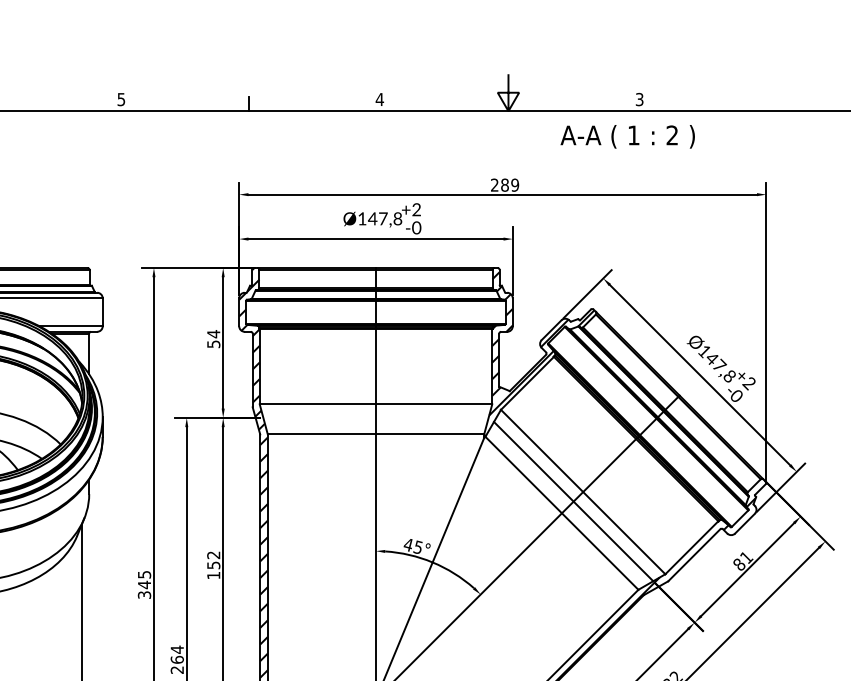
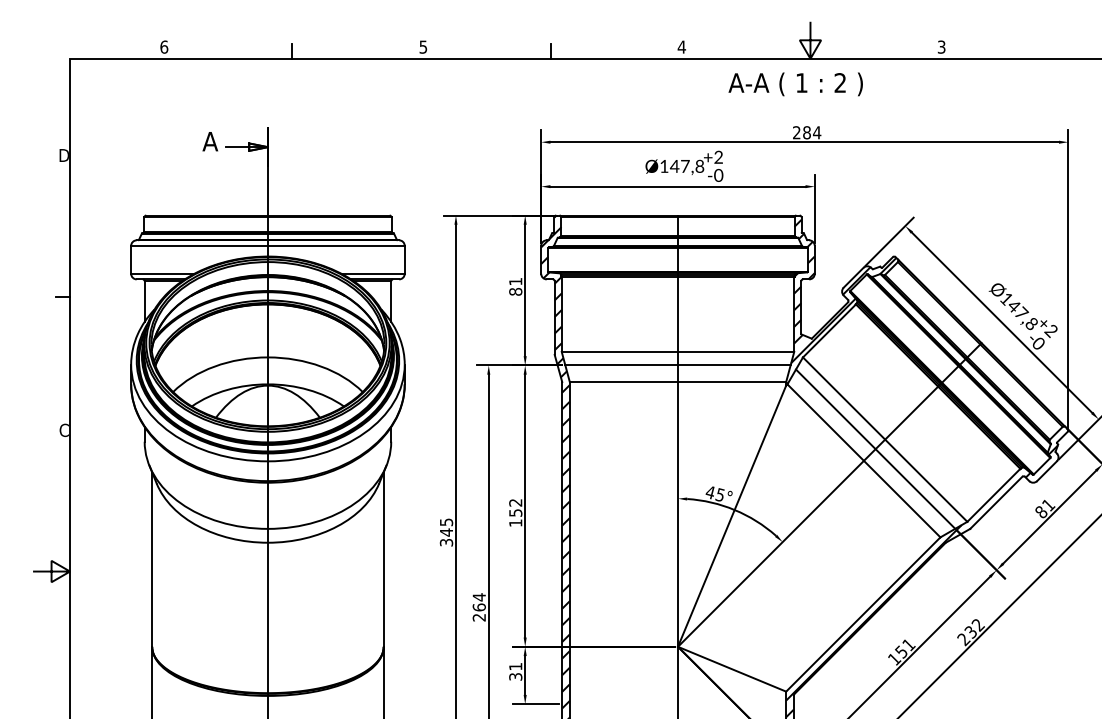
text: (627, 136) -> (795, 84), moved
text: (515, 184) -> (817, 132), 289 -> 284
text: (213, 338) -> (515, 286), 54 -> 81
line: (375, 417) -> (677, 365), added

